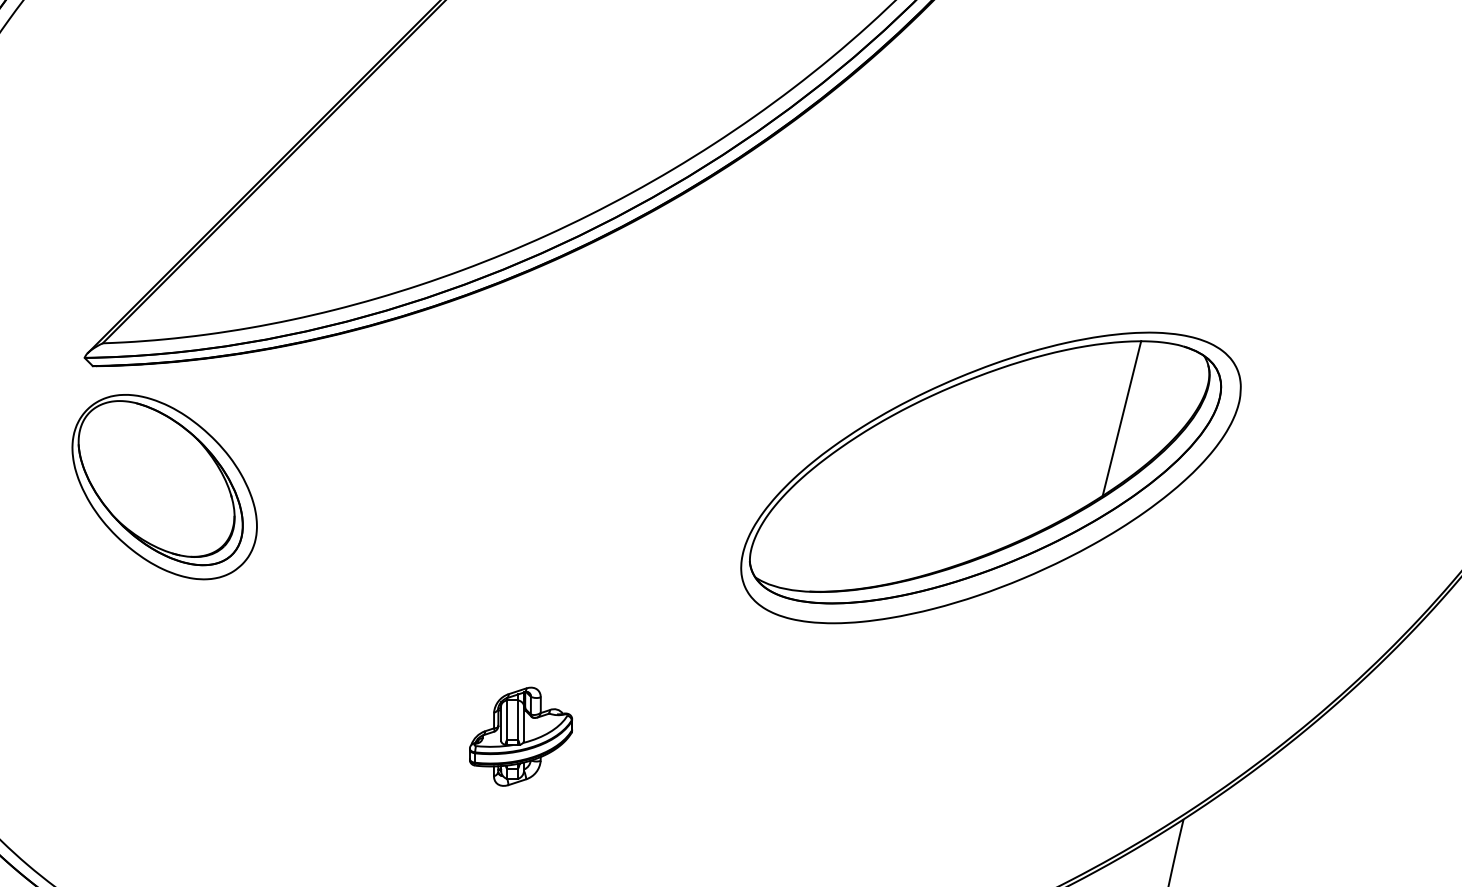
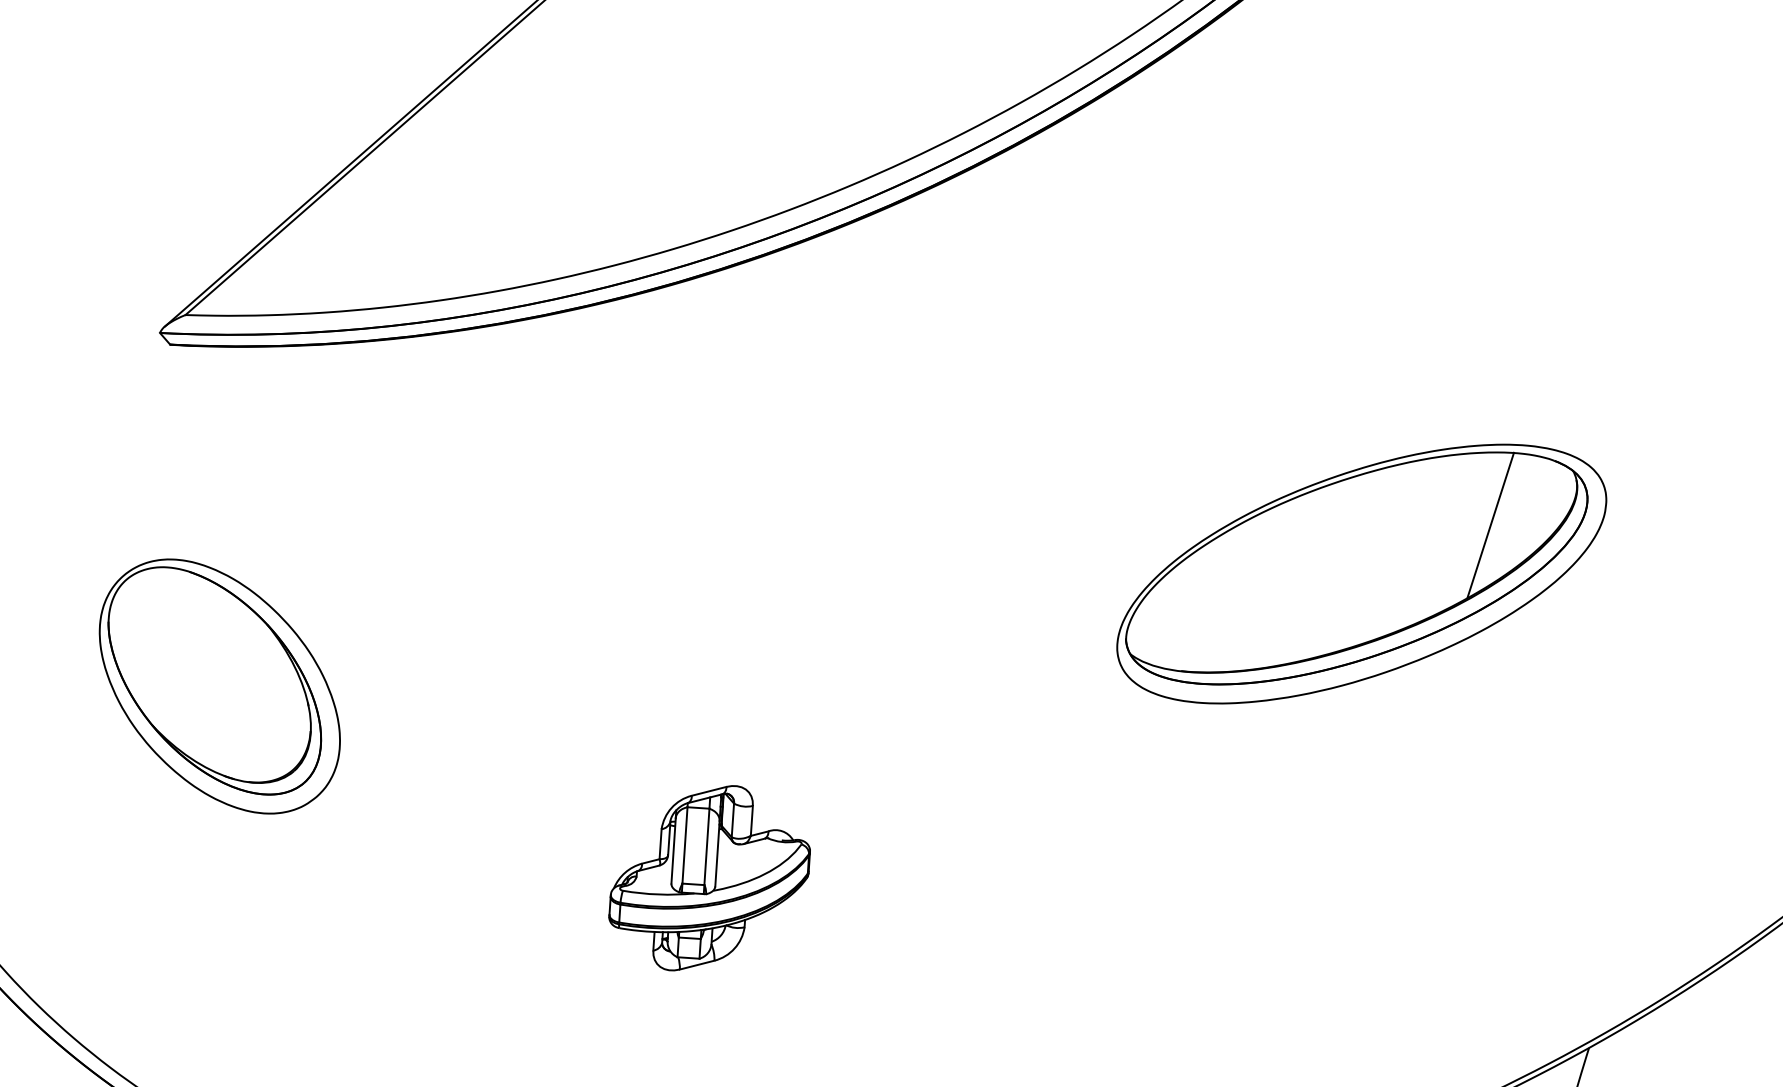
part: (990, 477) -> (1361, 573), size x0.71
part: (164, 487) -> (219, 687), moved
part: (520, 736) -> (709, 878), size x1.43

